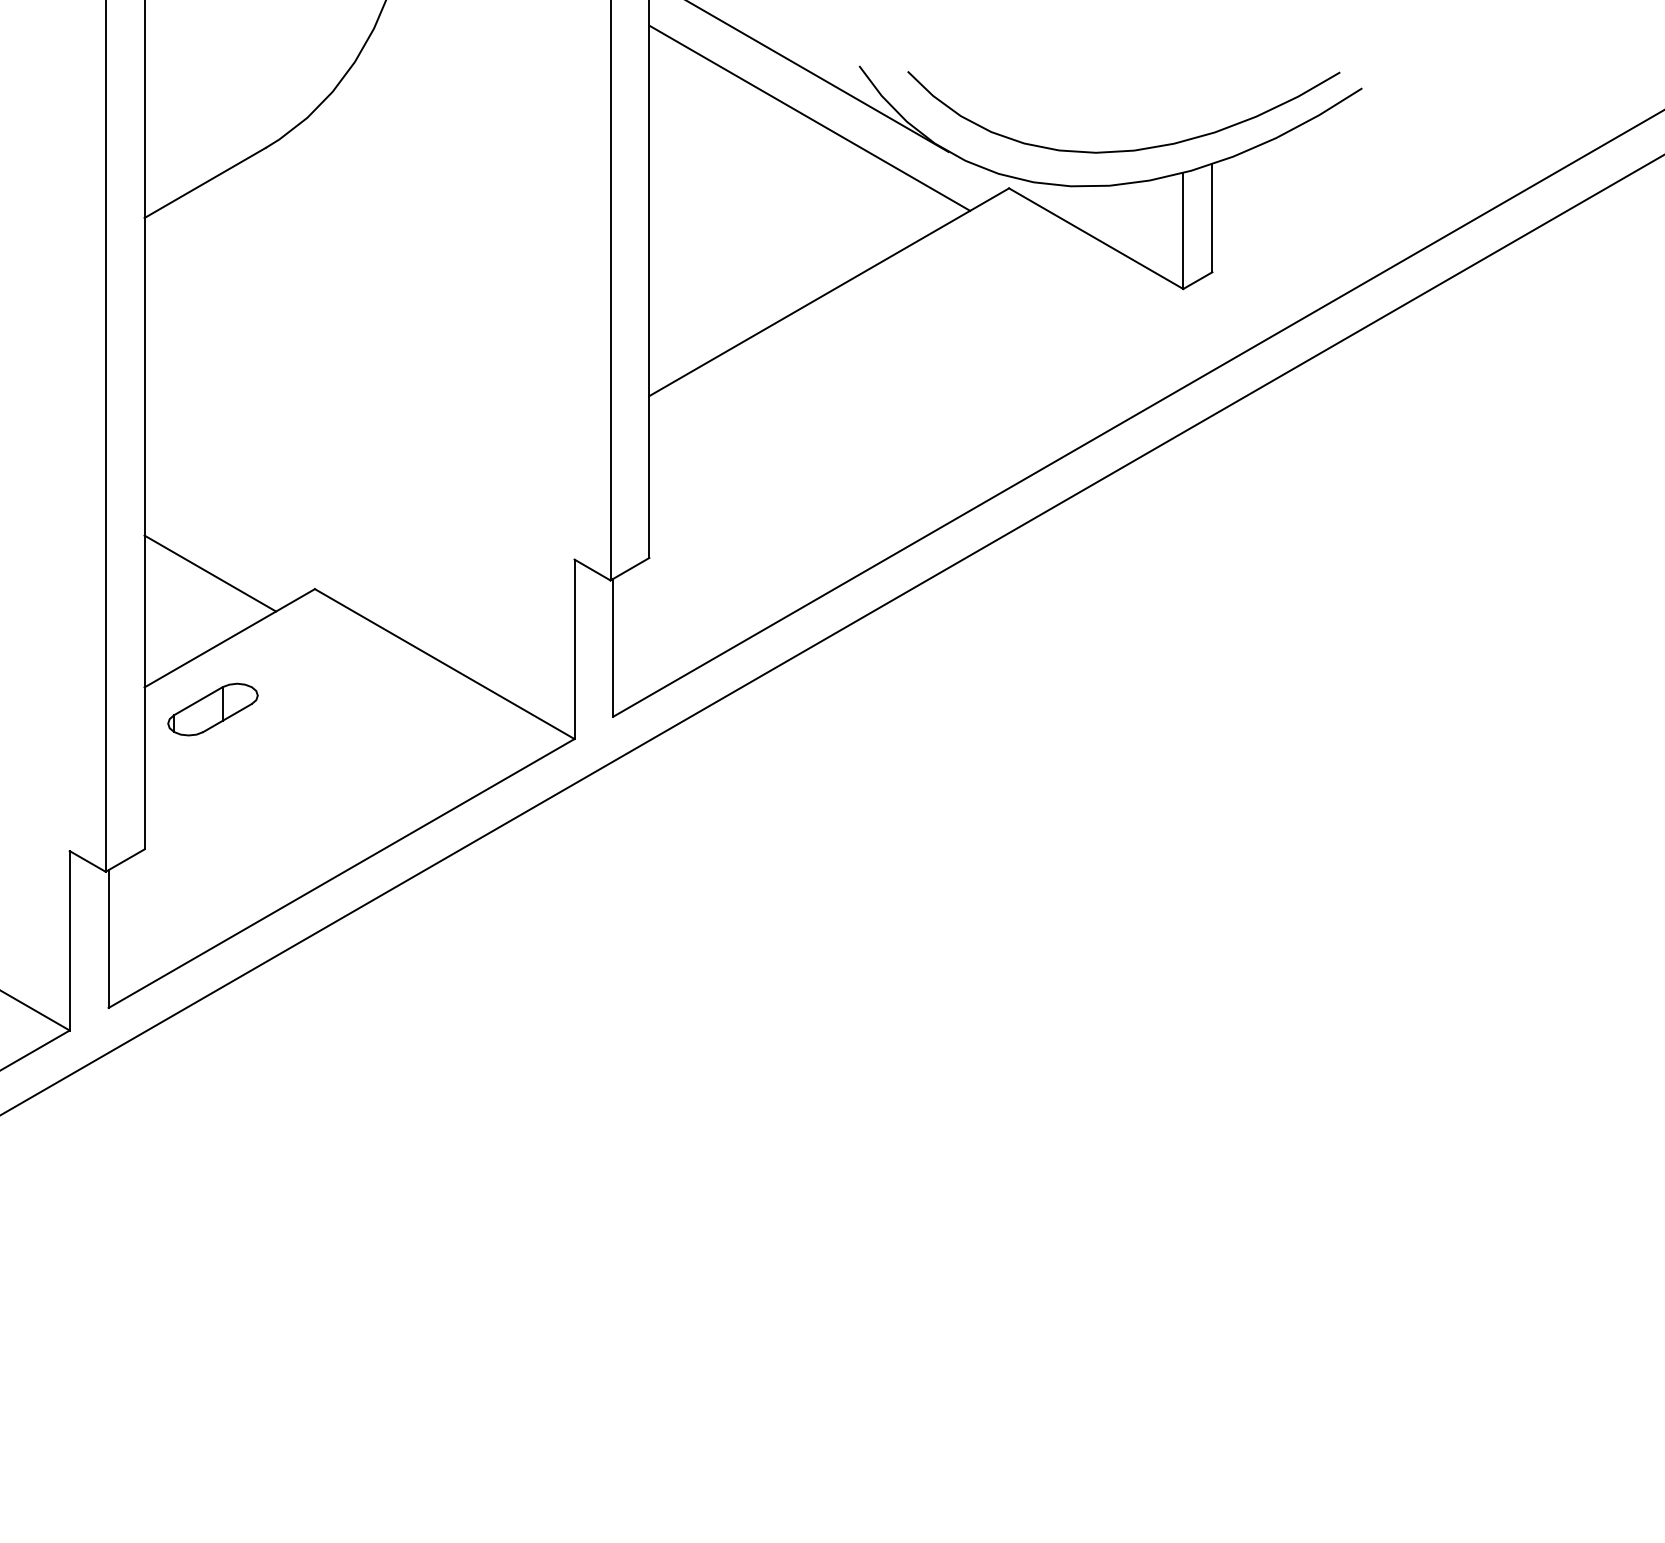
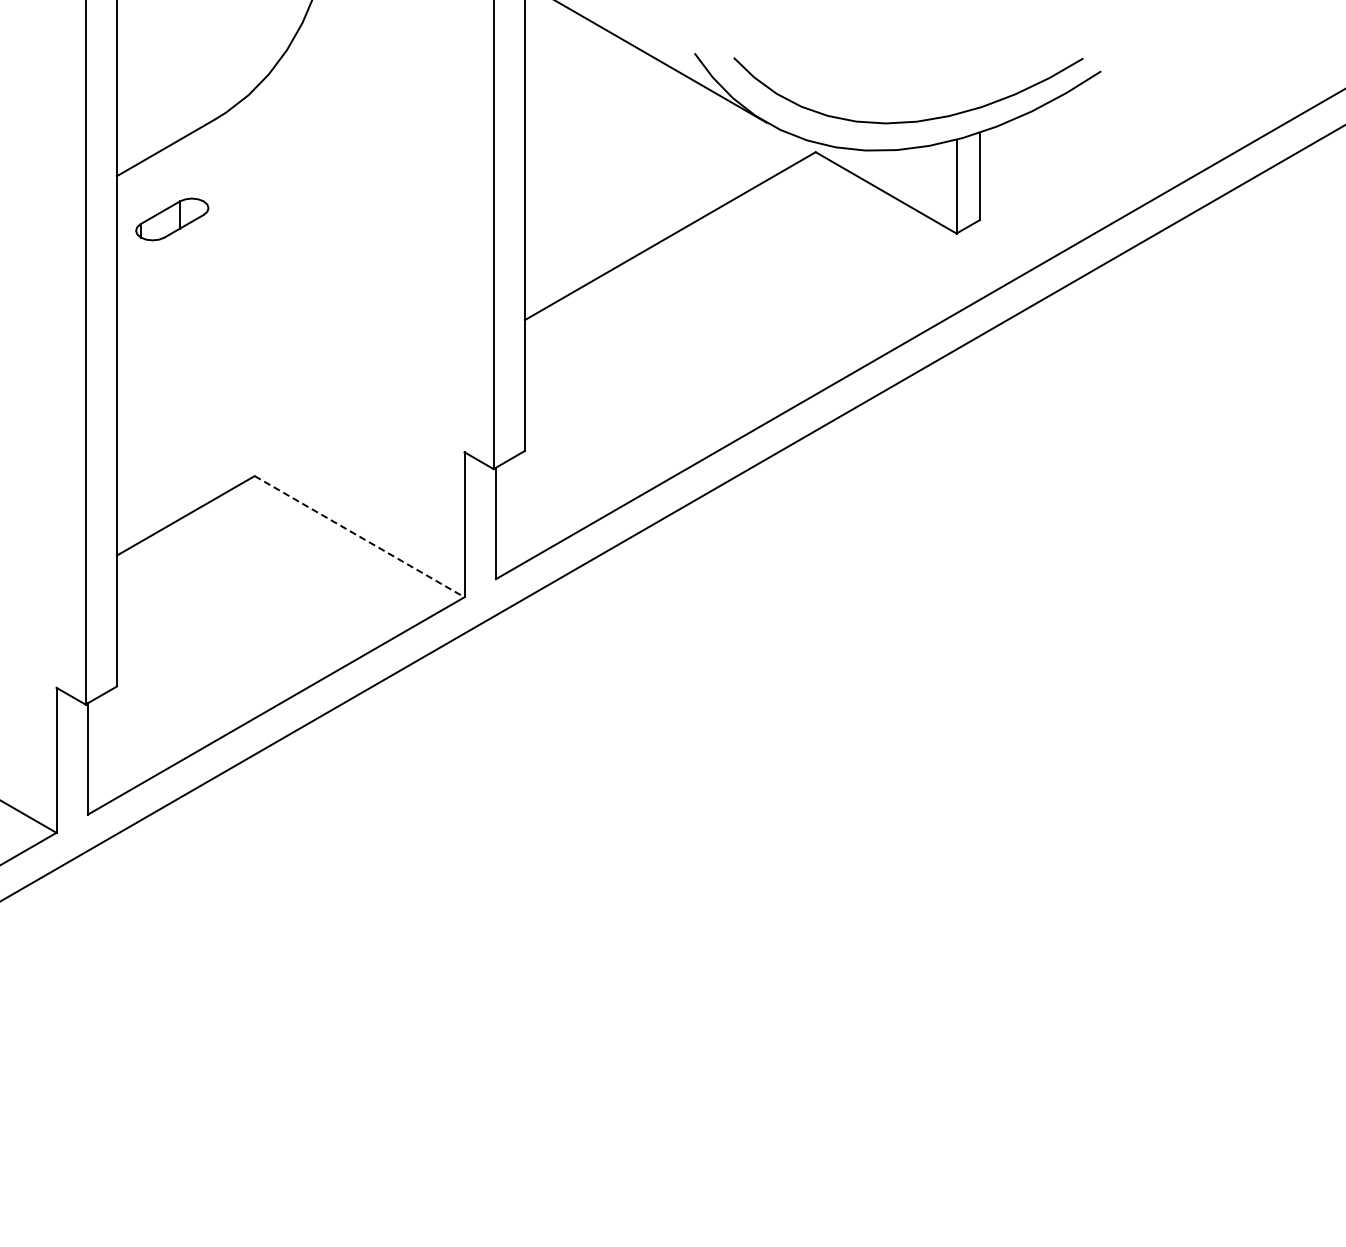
line: (809, 118) -> (654, 95), removed
line: (210, 573) -> (170, 463), removed
line: (445, 663) -> (360, 536), solid -> dashed
part: (213, 709) -> (172, 219), moved

